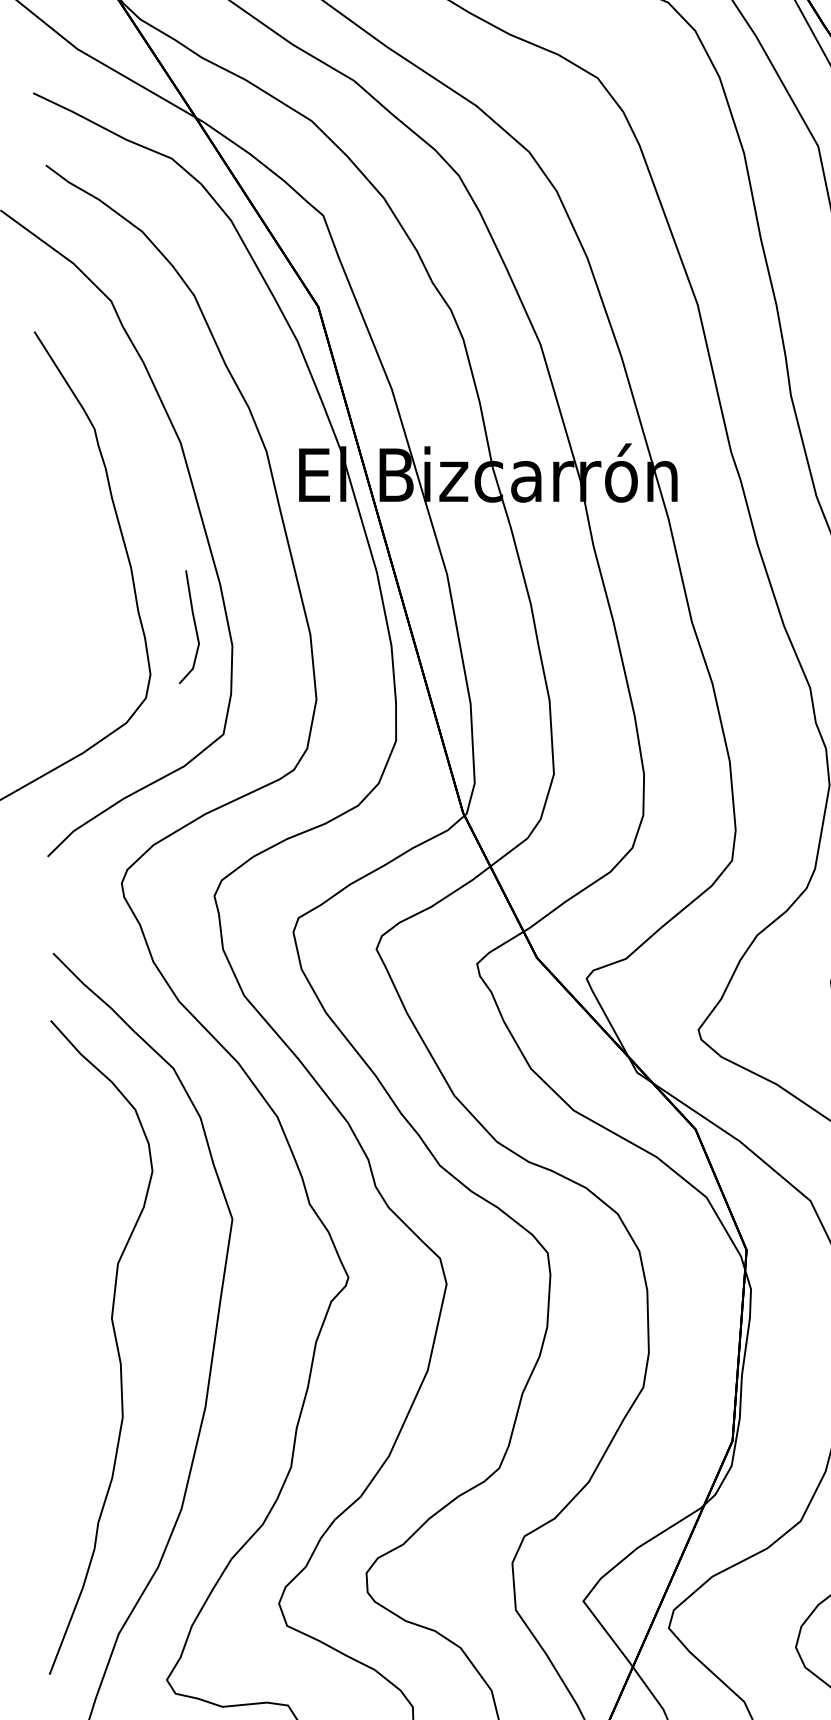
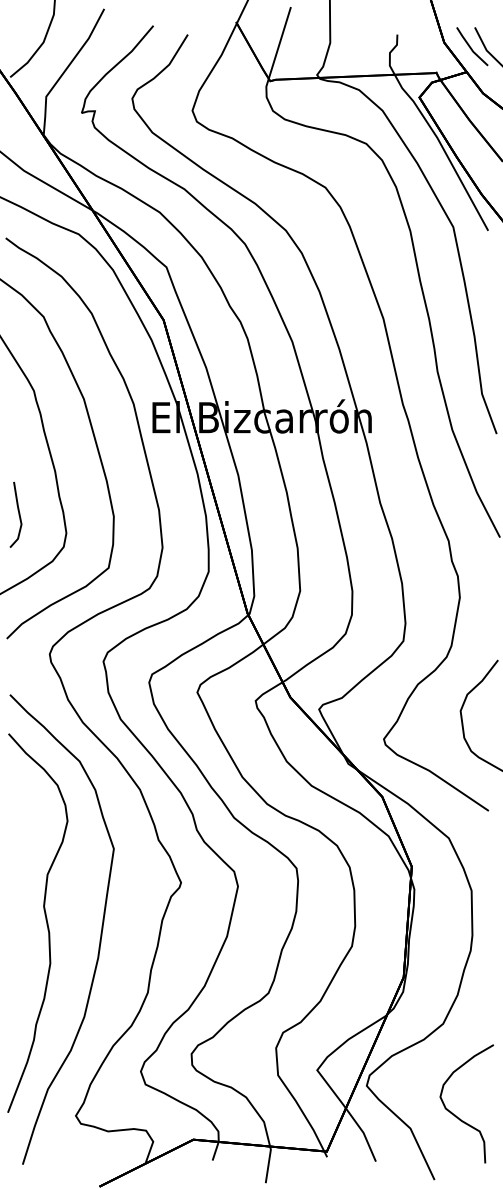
line: (193, 626) -> (18, 514), moved

